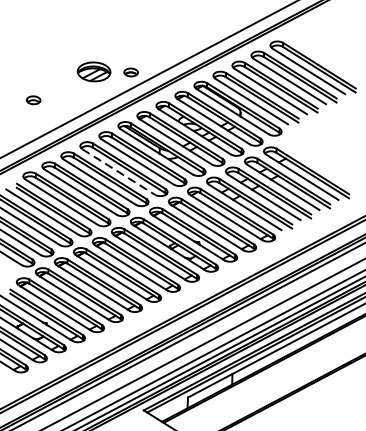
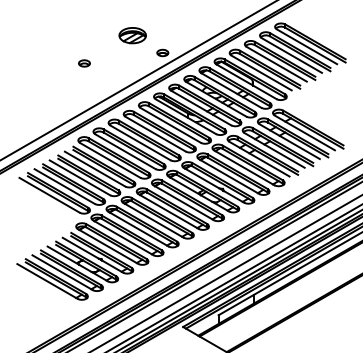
part: (93, 71) -> (132, 35), moved
part: (33, 100) -> (84, 63), moved
line: (118, 172) -> (155, 134), dashed -> solid

